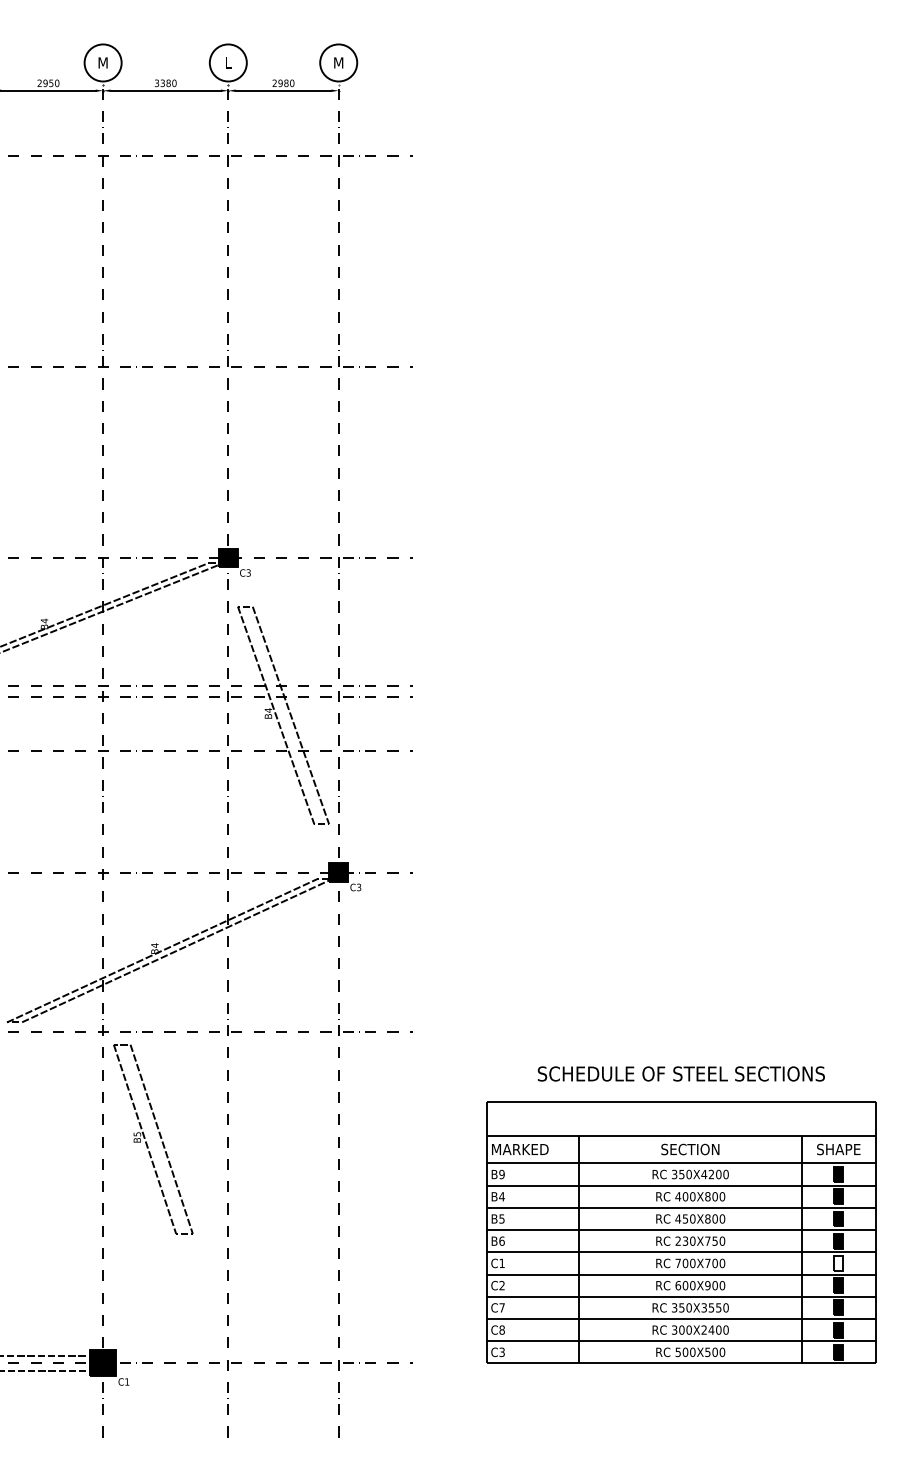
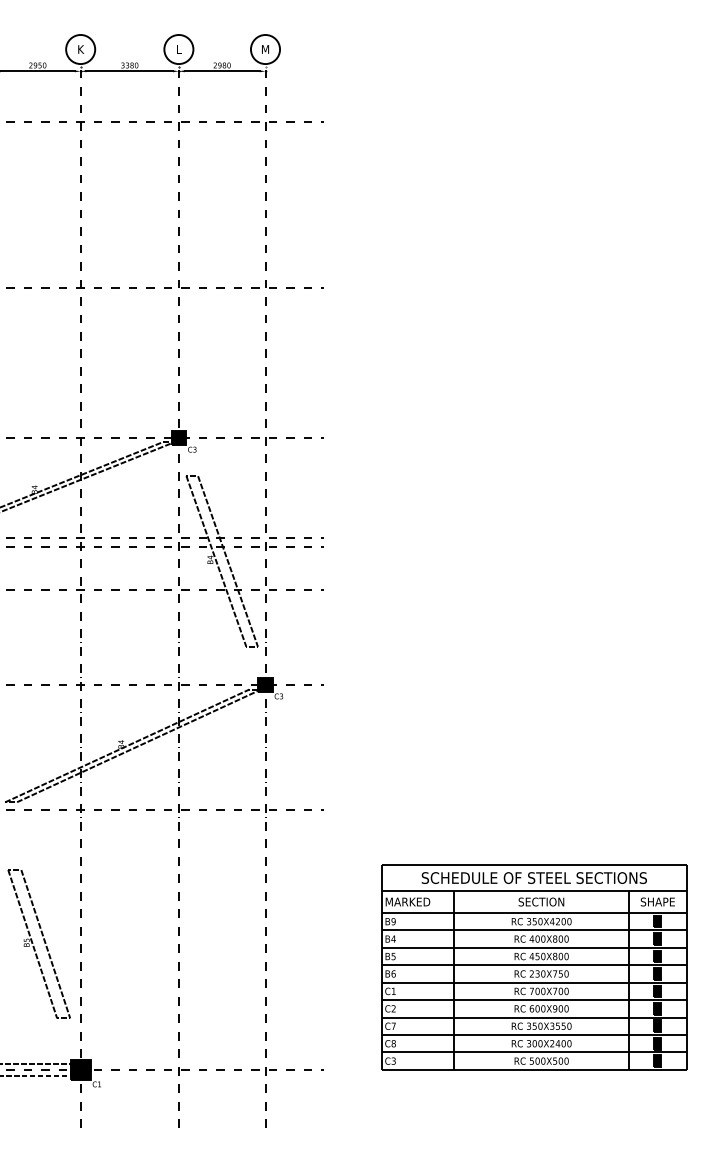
text: (102, 62) -> (80, 49), M -> K
text: (680, 1073) -> (533, 877), moved
part: (159, 1136) -> (44, 942), moved
fill: (838, 1263) -> (657, 991), added

